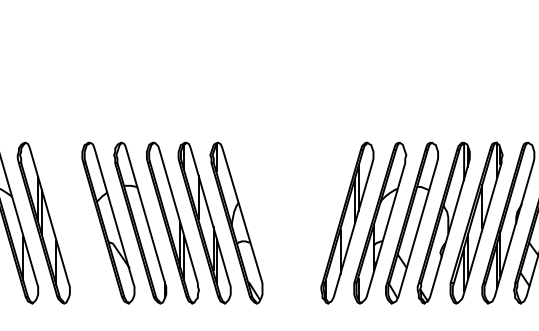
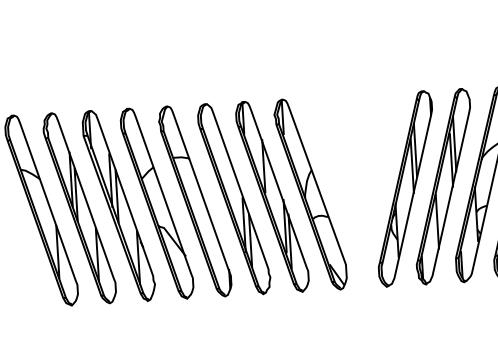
part: (76, 222) -> (118, 205), added
part: (315, 222) -> (405, 188), added

